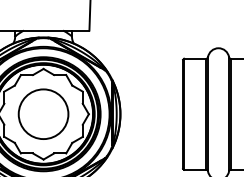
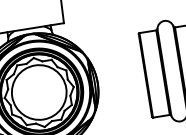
circle: (43, 113) -> (39, 91), size x1.43

